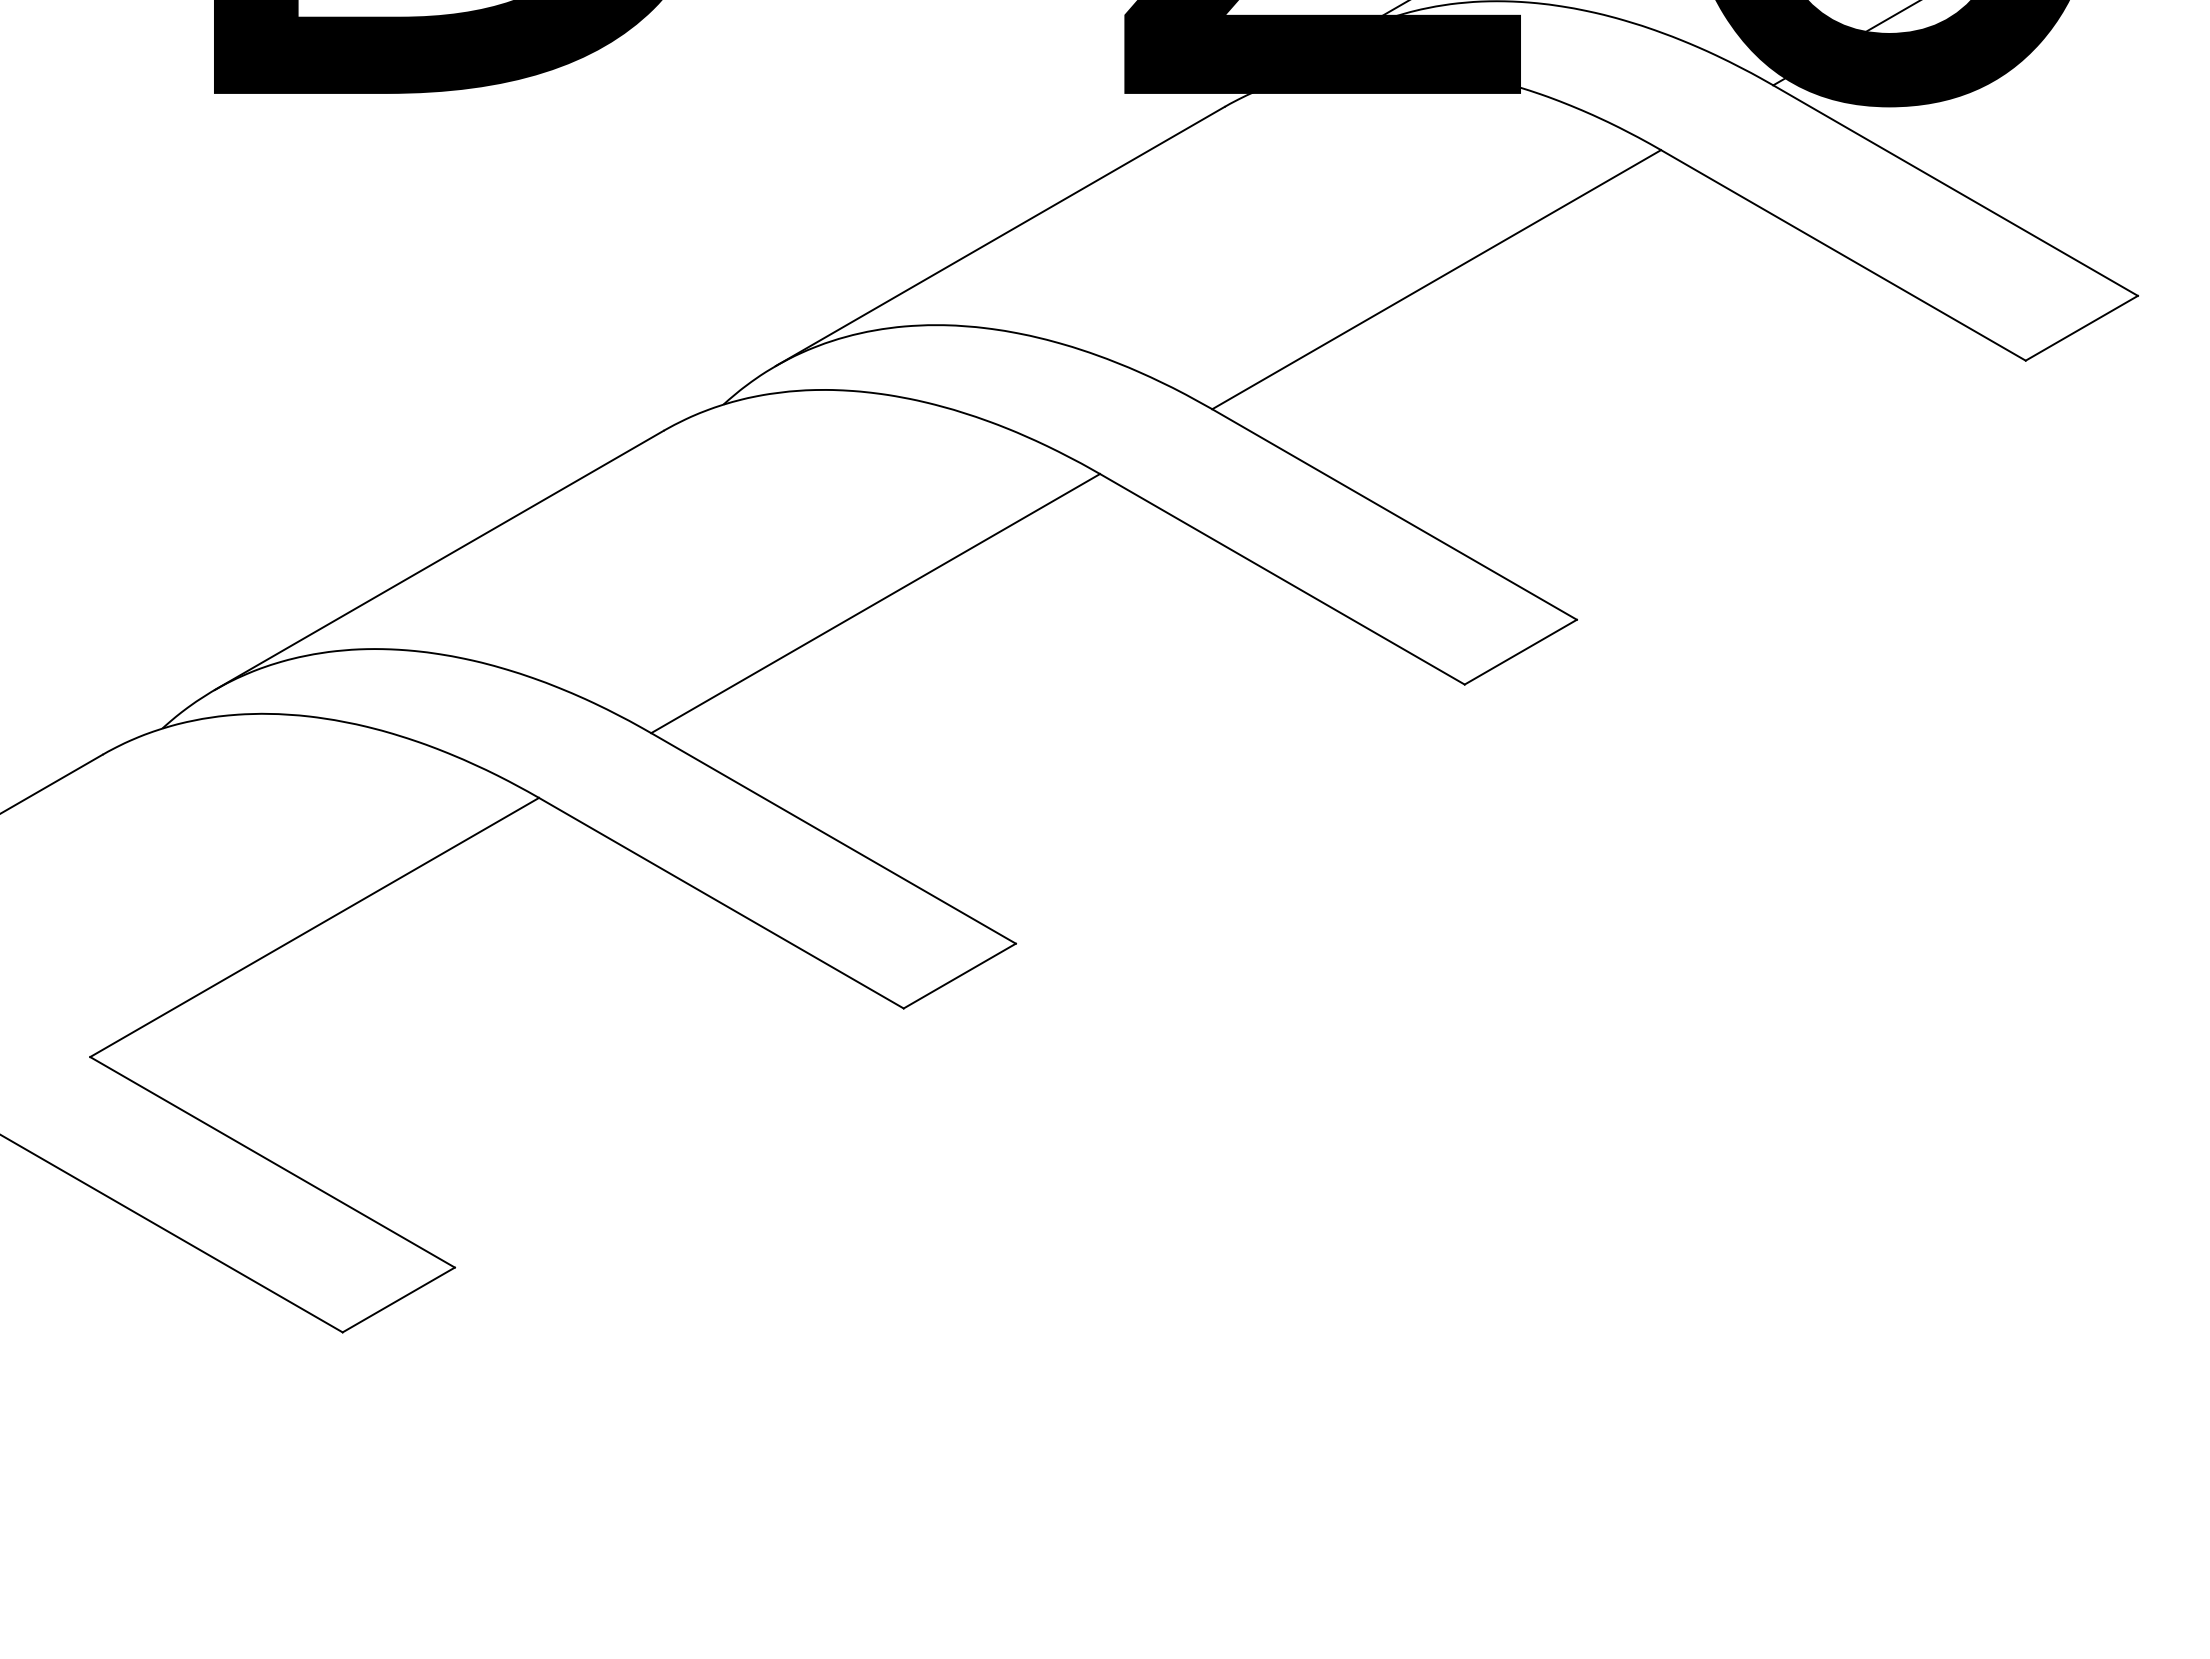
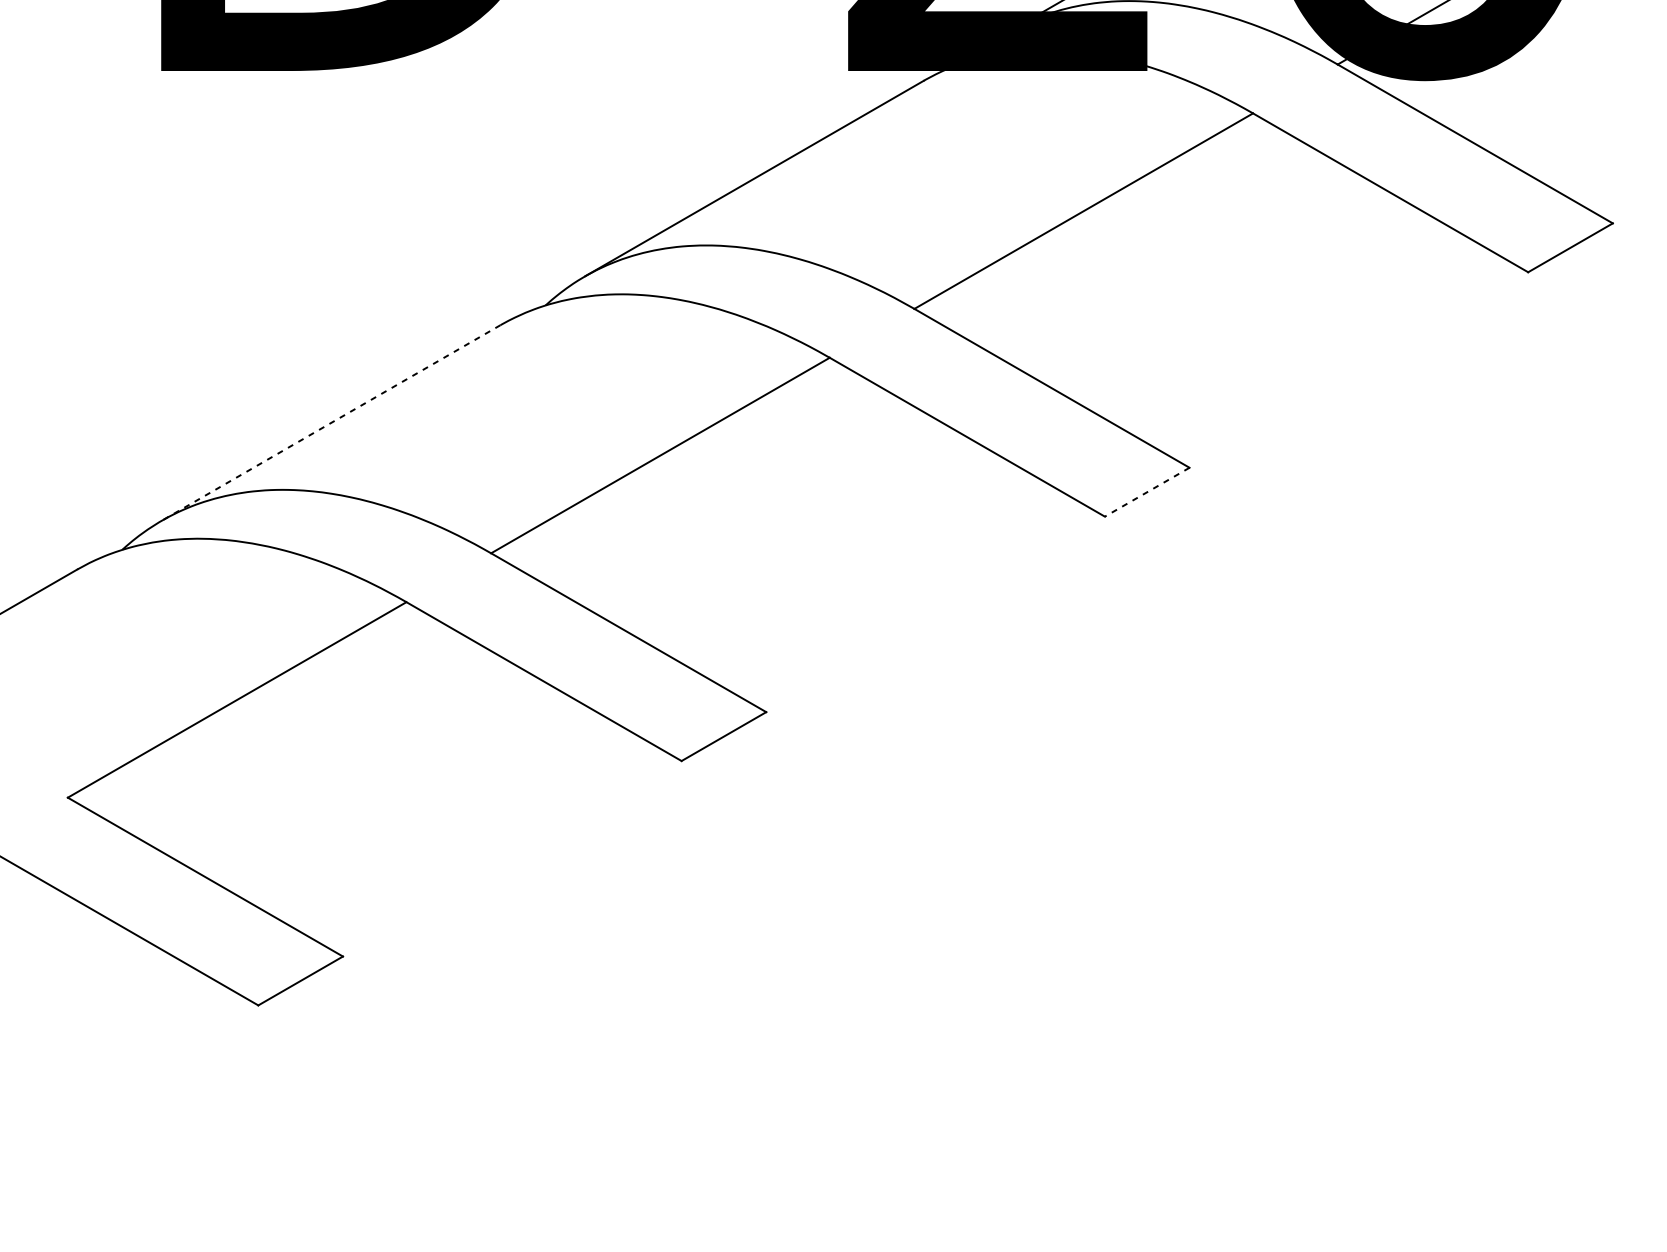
line: (438, 560) -> (330, 423), solid -> dashed
line: (1520, 652) -> (1146, 492), solid -> dashed

